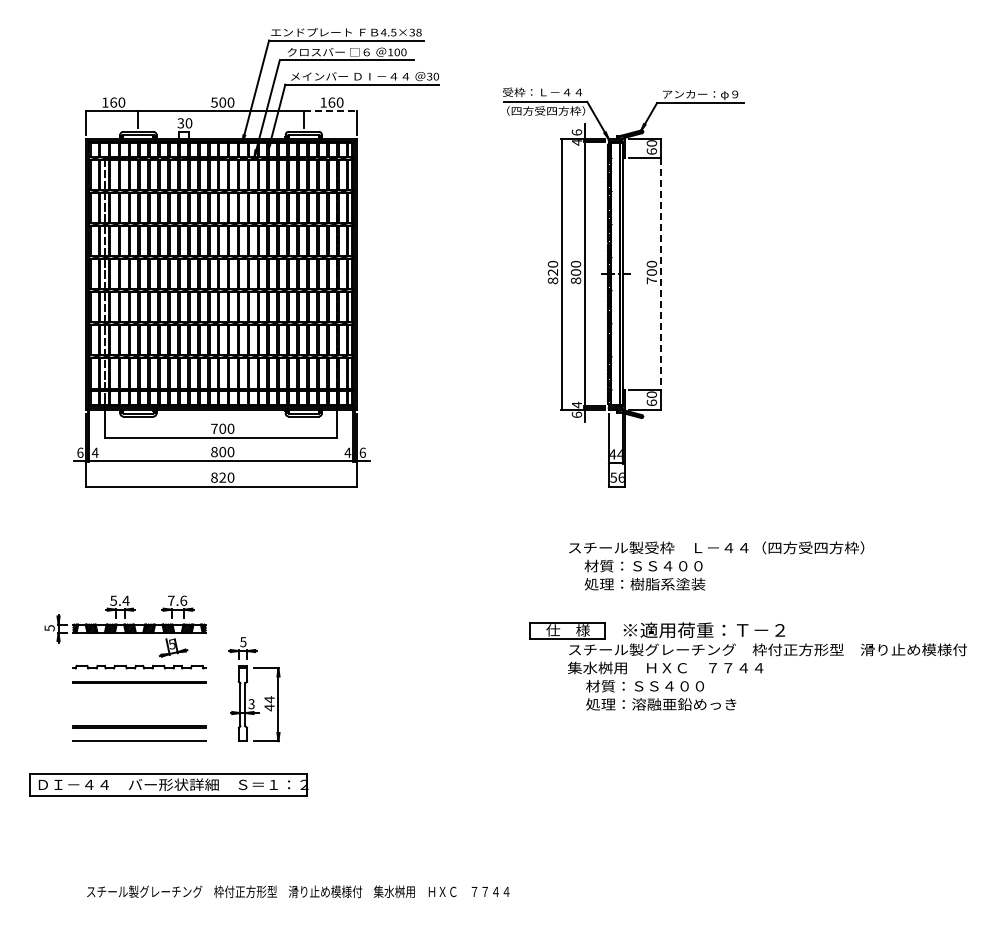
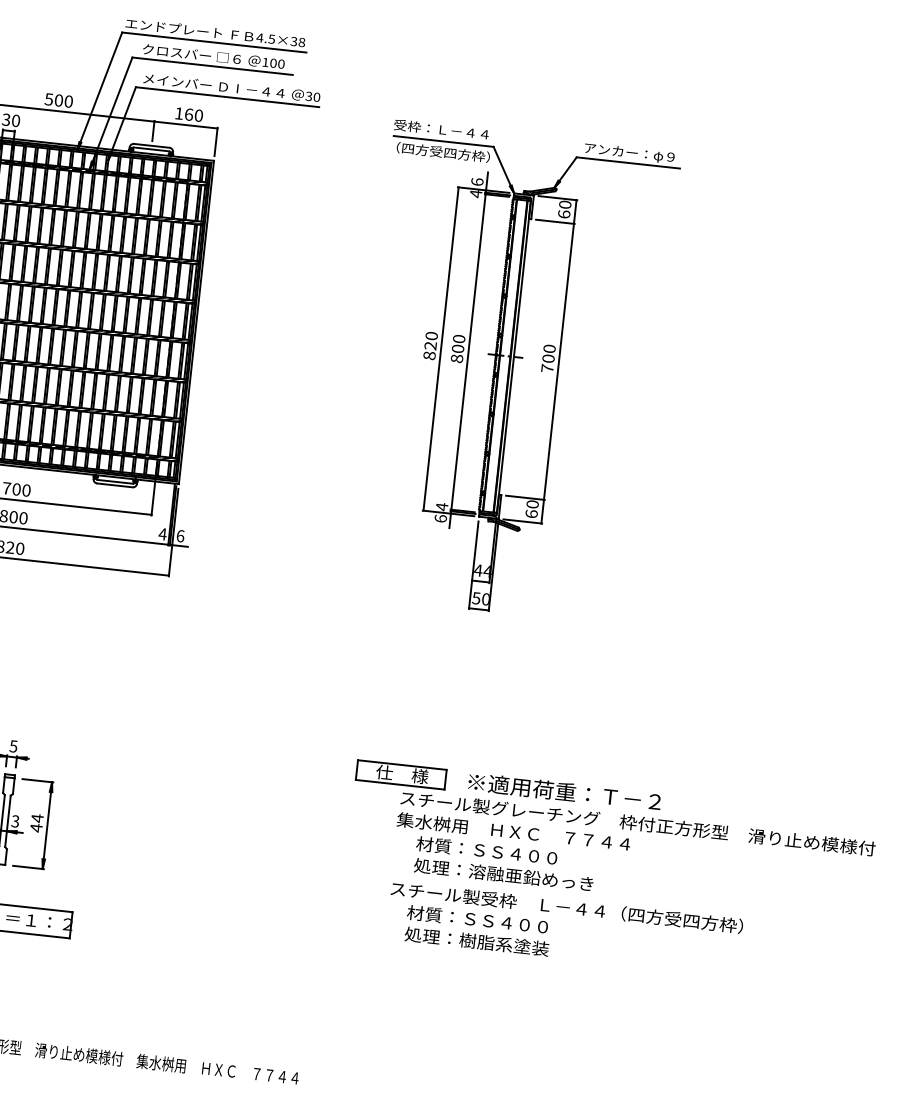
line: (330, 111) -> (186, 125), dashed -> solid
line: (660, 274) -> (558, 362), dashed -> solid
text: (620, 477) -> (484, 598), 56 -> 50
text: (716, 565) -> (564, 928), moved

